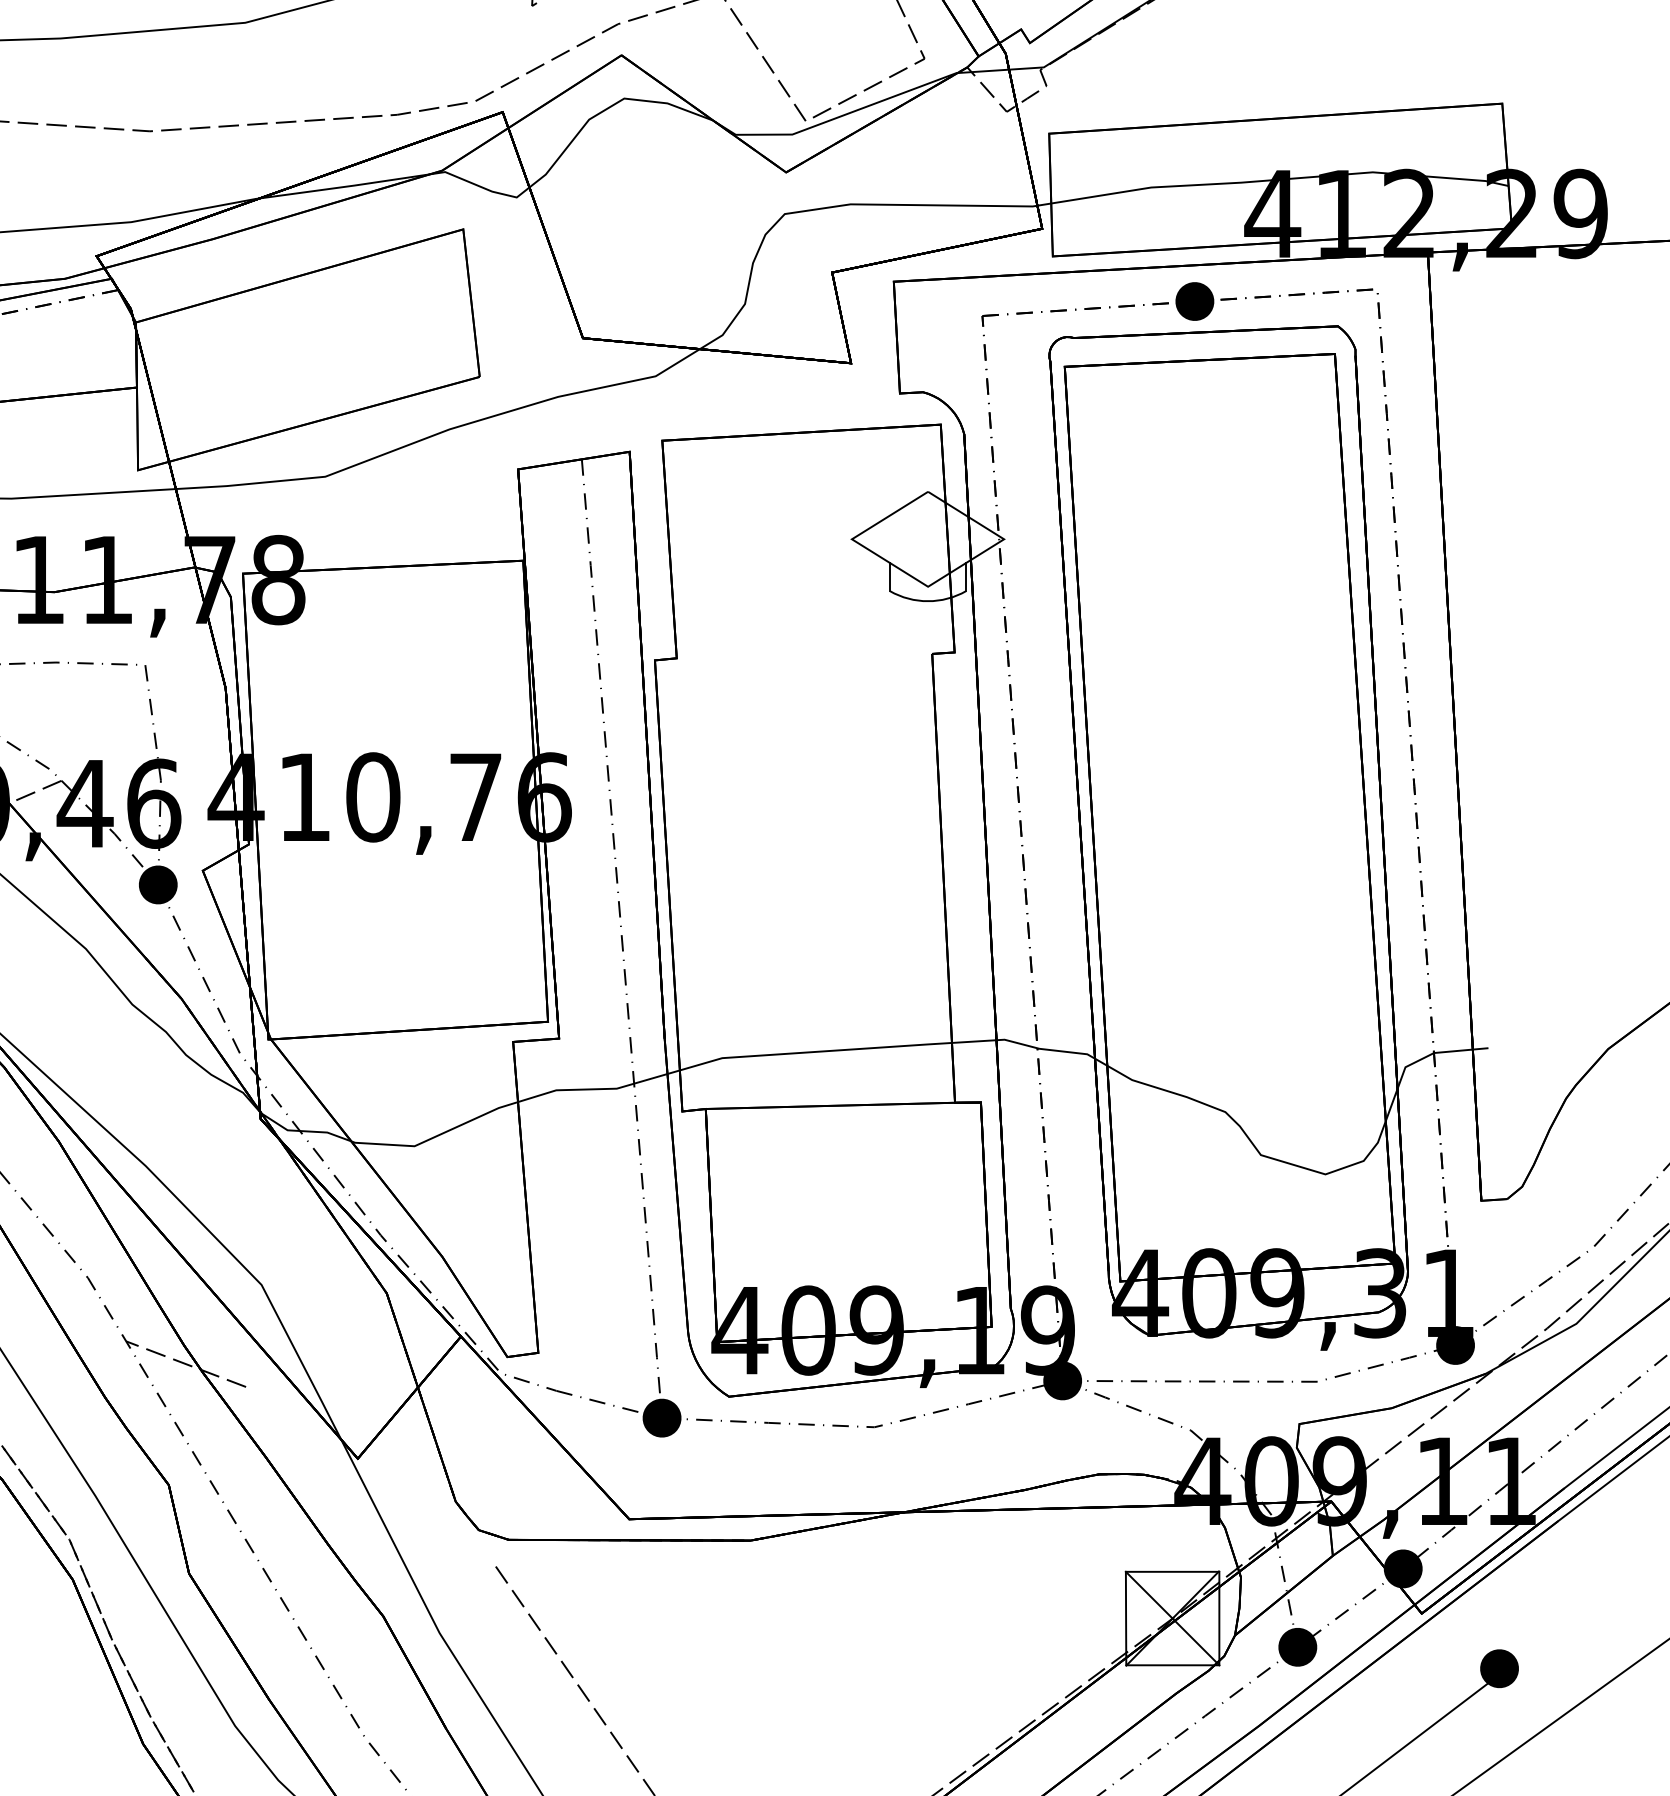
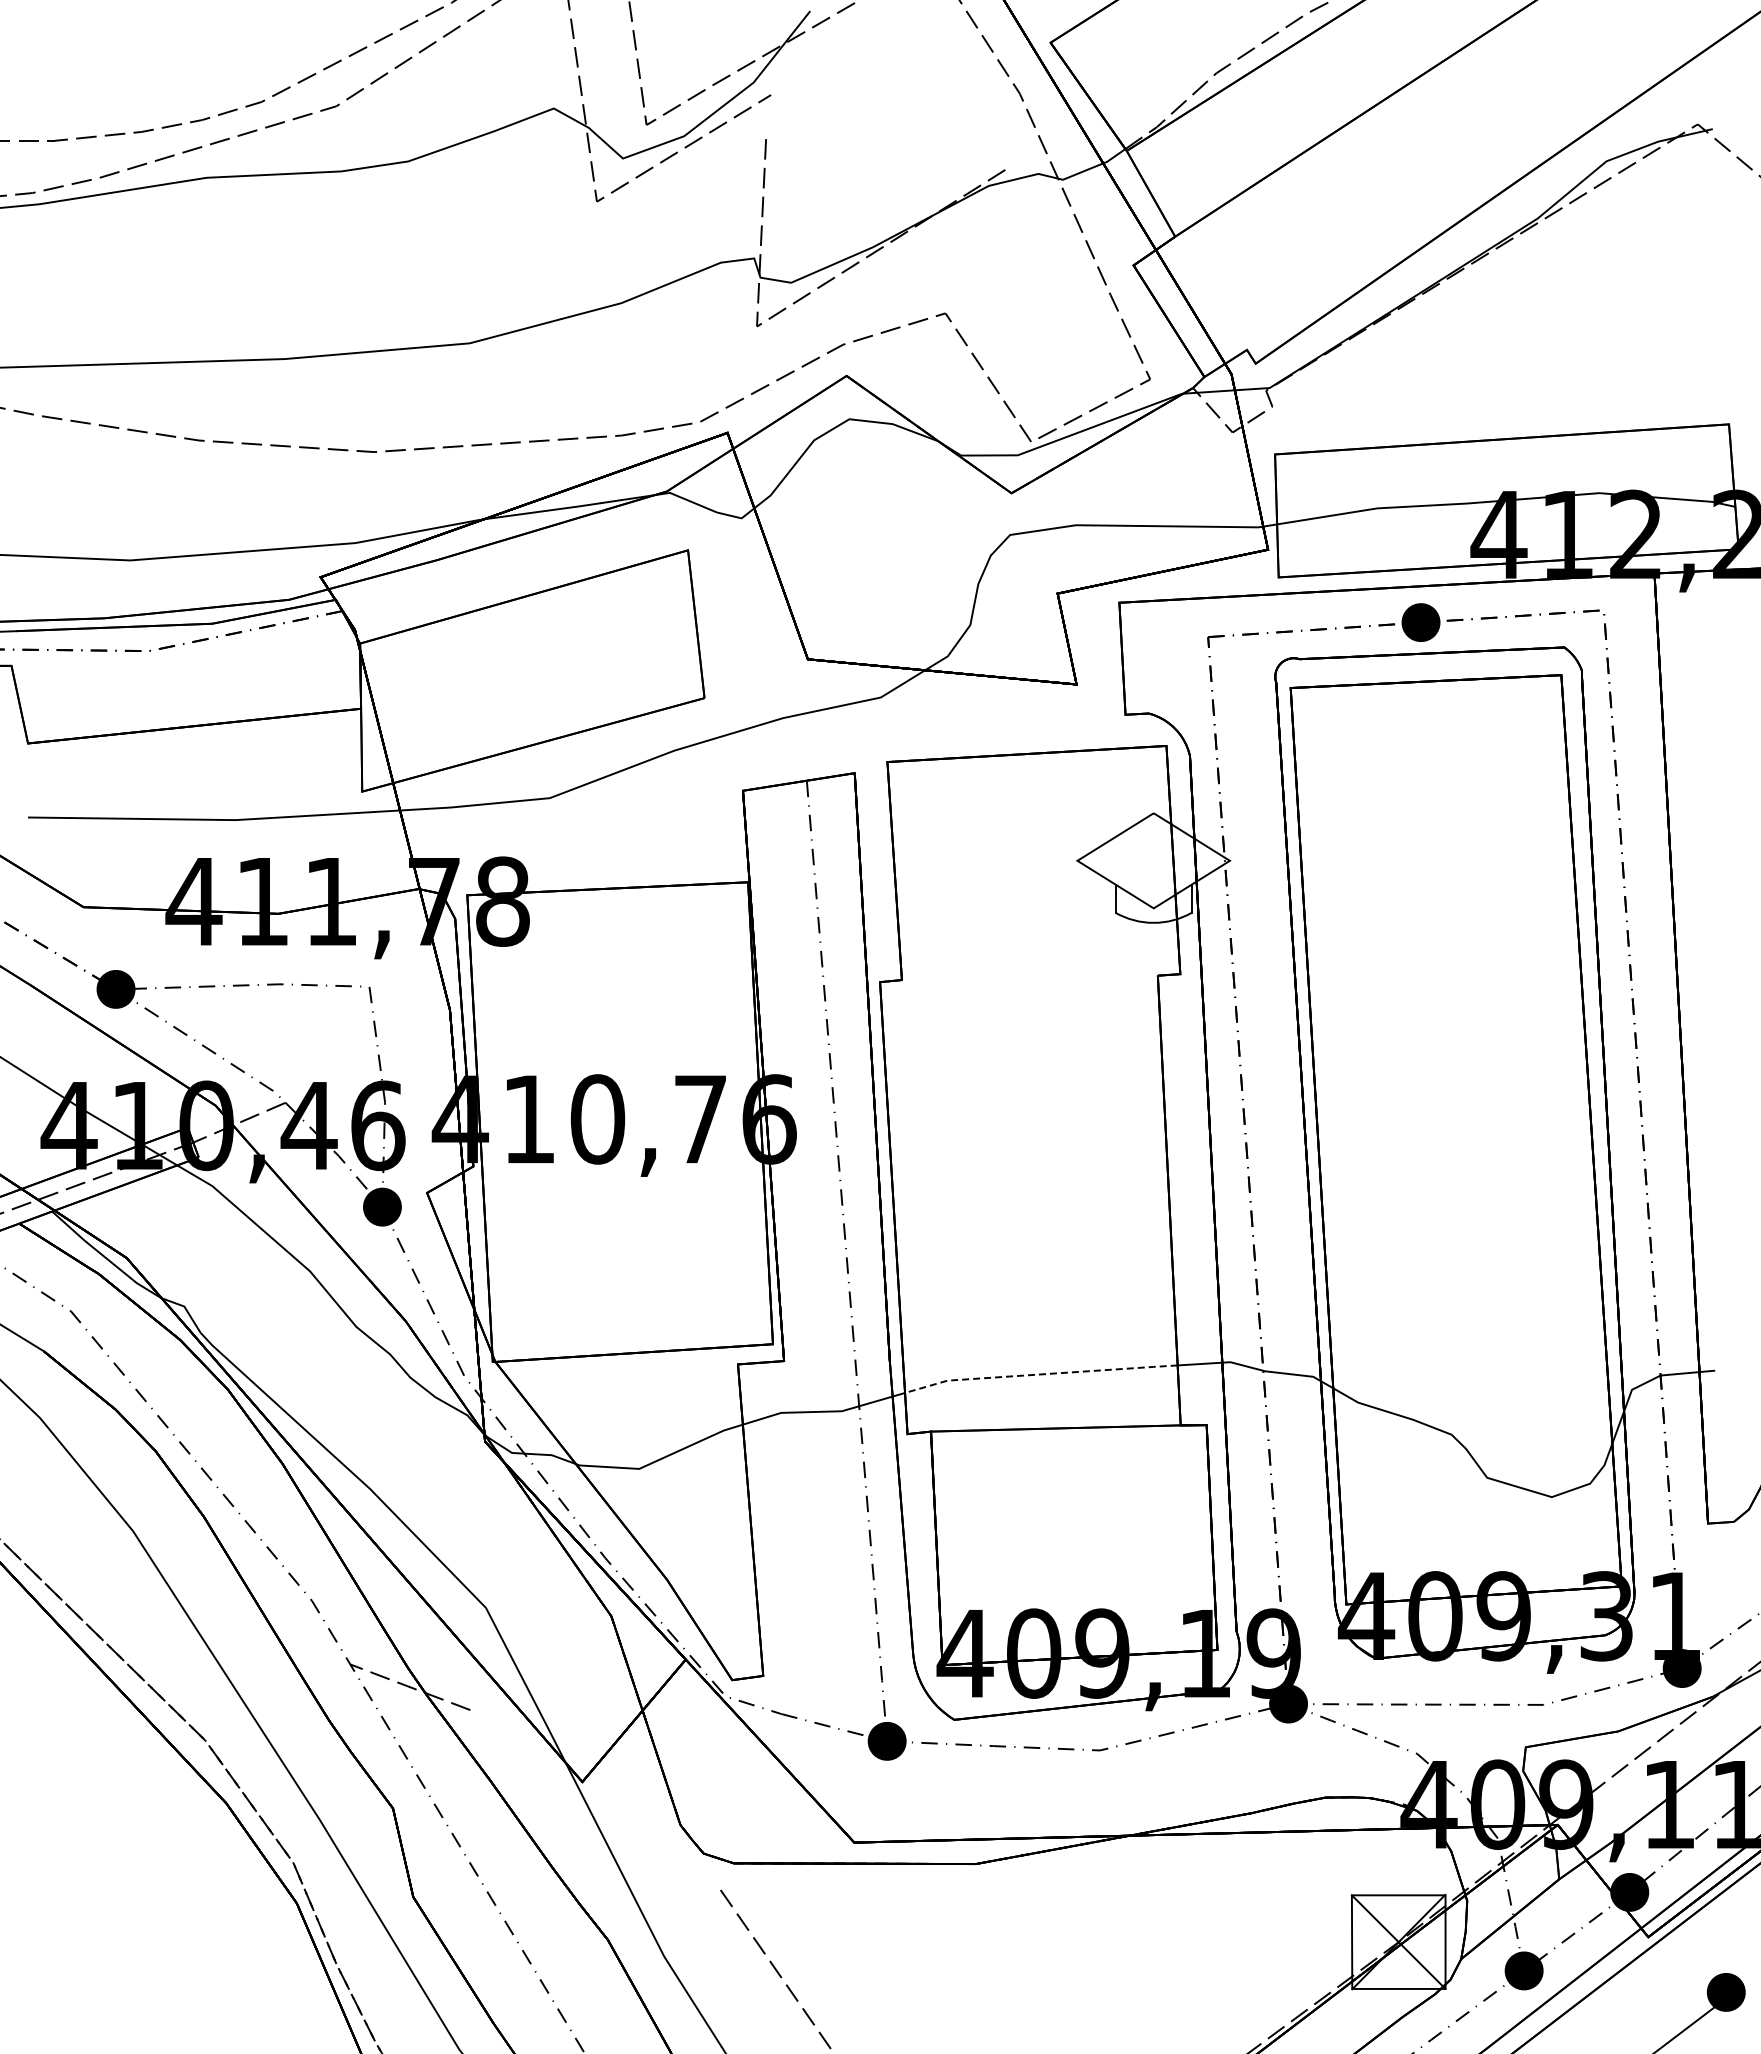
line: (814, 1051) -> (1039, 1374), solid -> dashed

